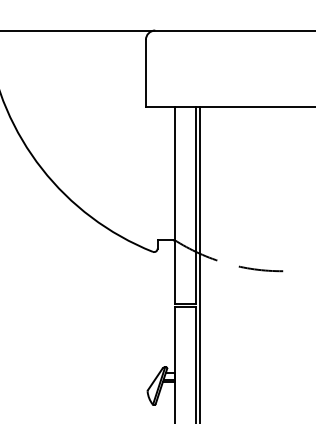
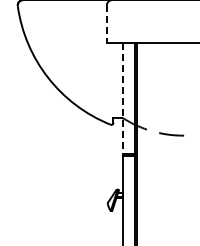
line: (145, 73) -> (106, 24), solid -> dashed
line: (175, 205) -> (123, 98), solid -> dashed

